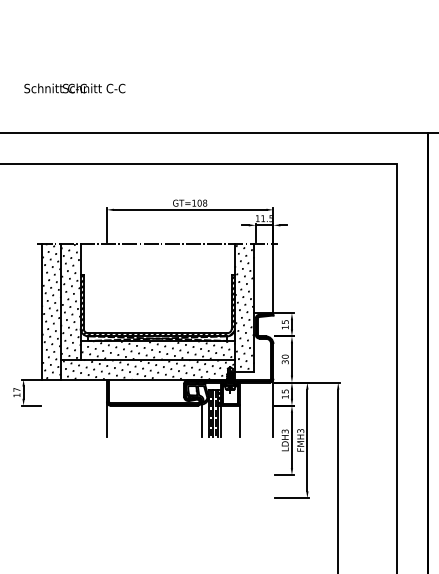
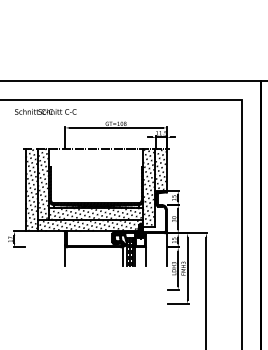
text: (74, 87) -> (45, 111), moved
hatch: (262, 276) -> (160, 168), added

